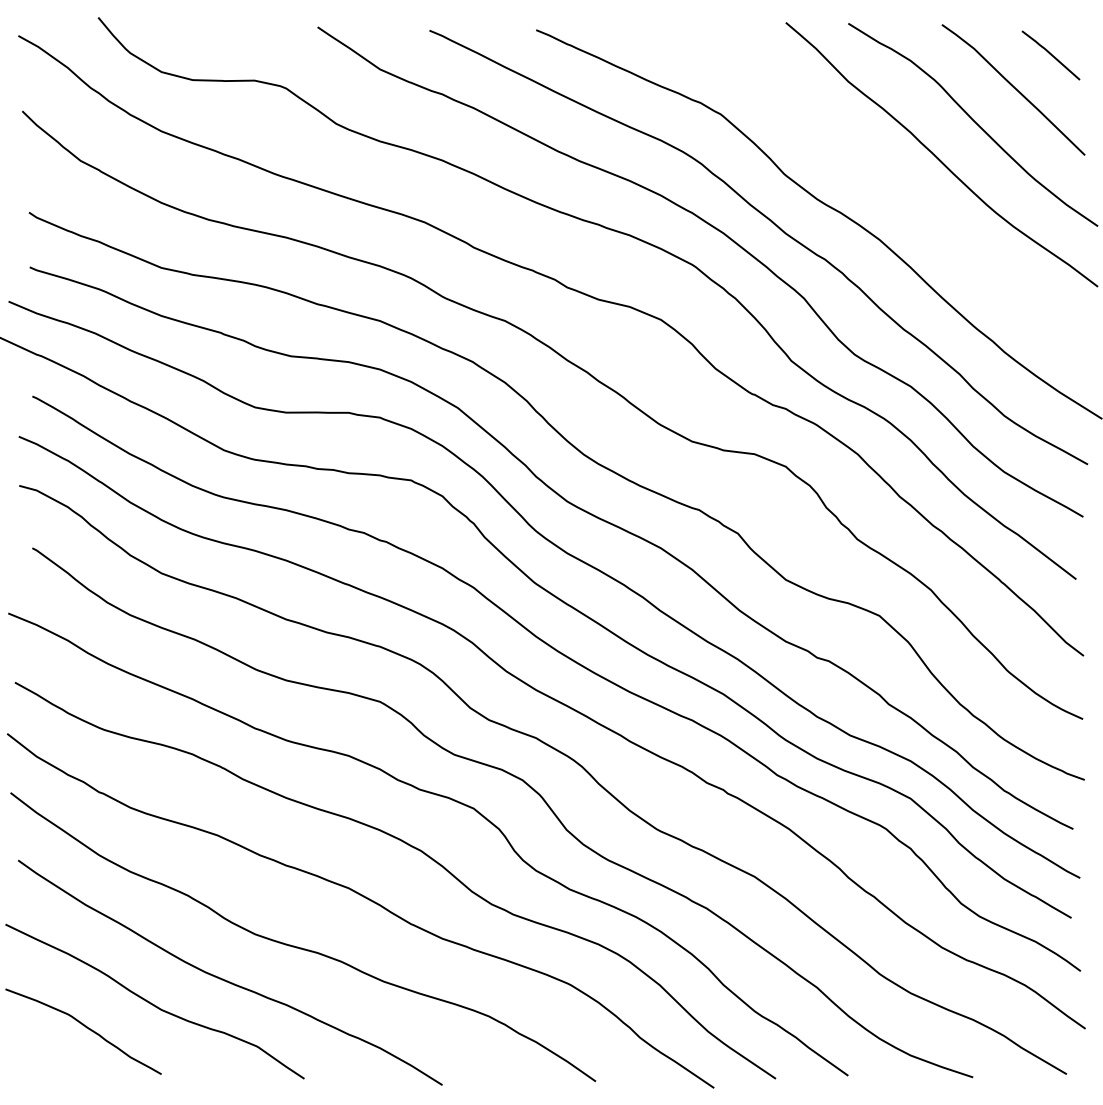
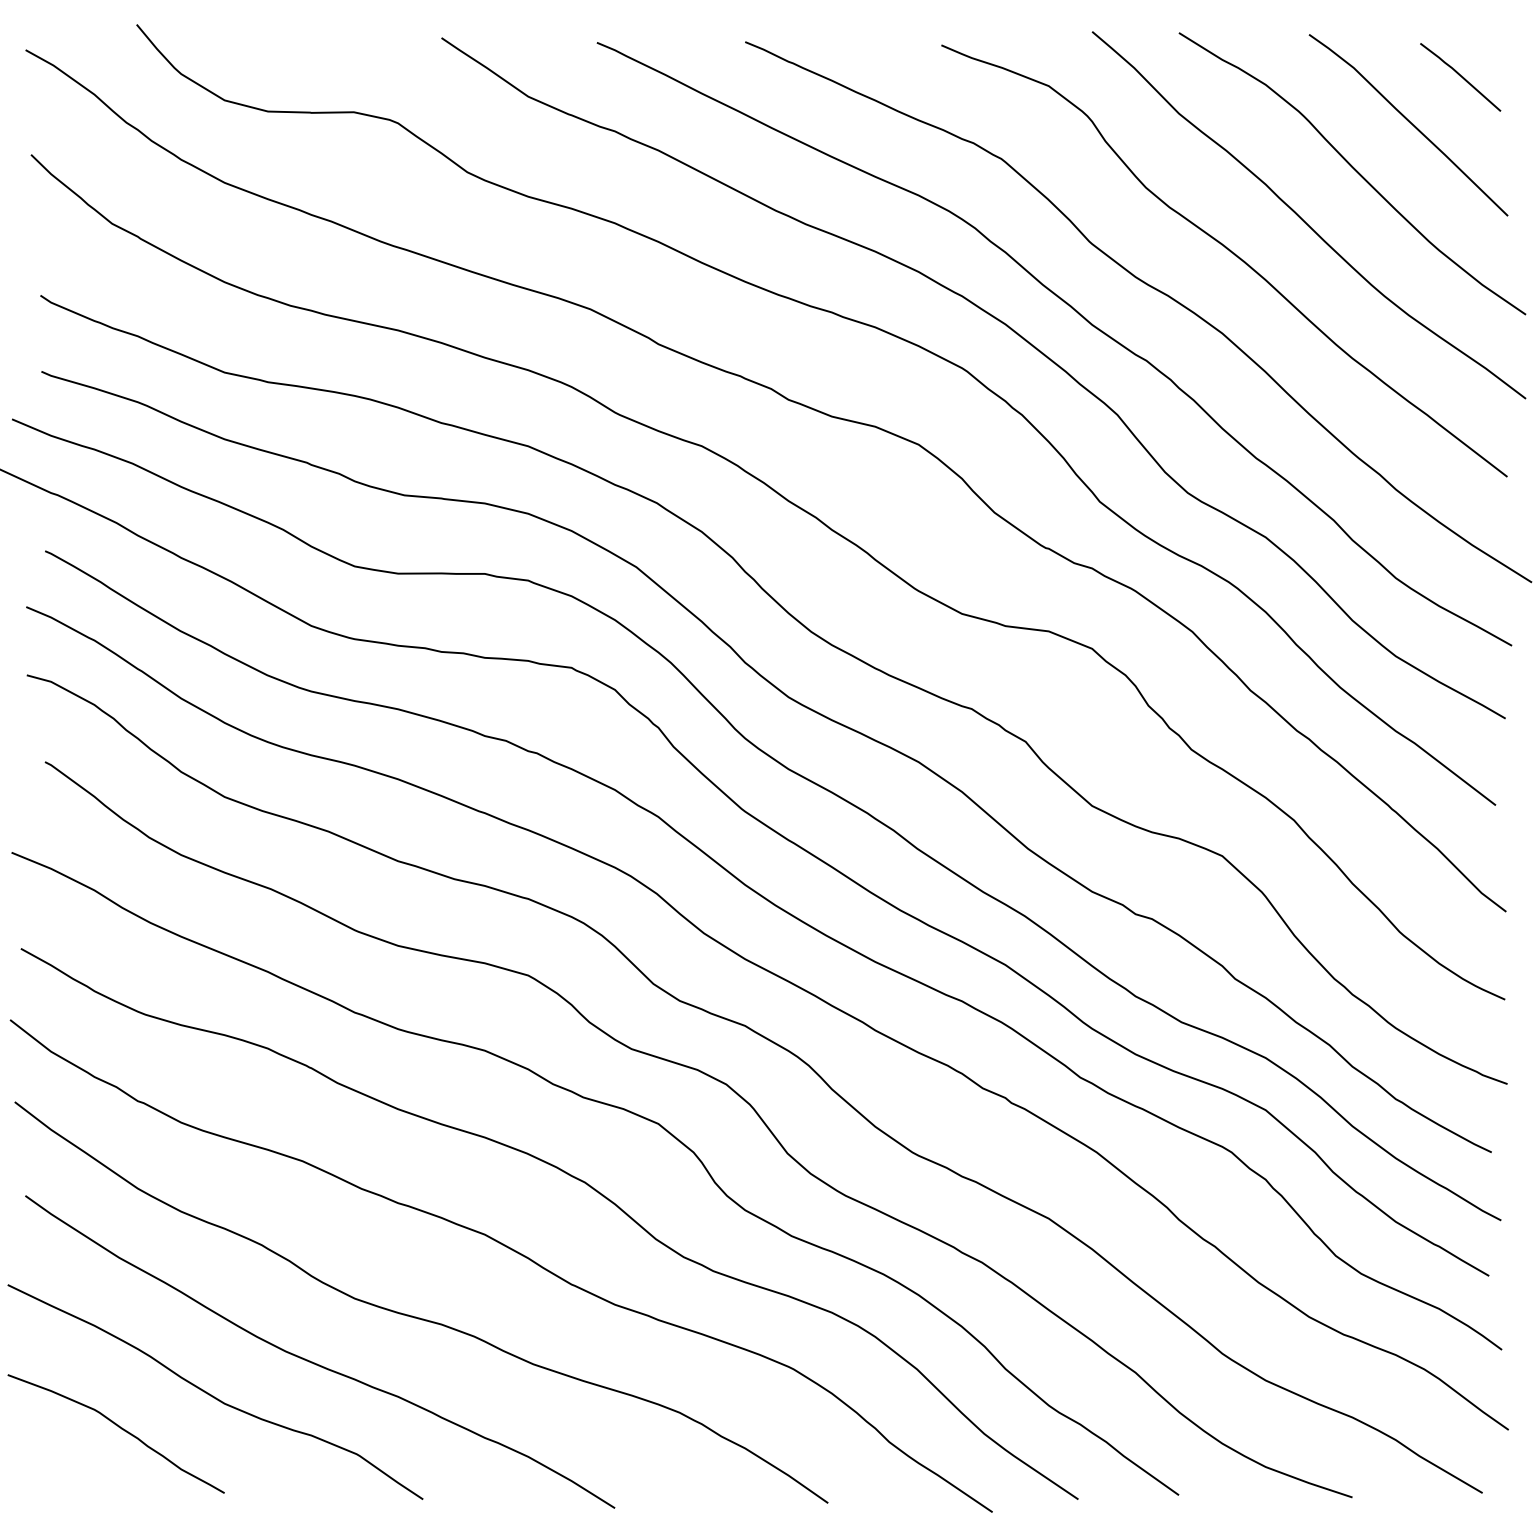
curve: (885, 181) -> (1230, 252), added

